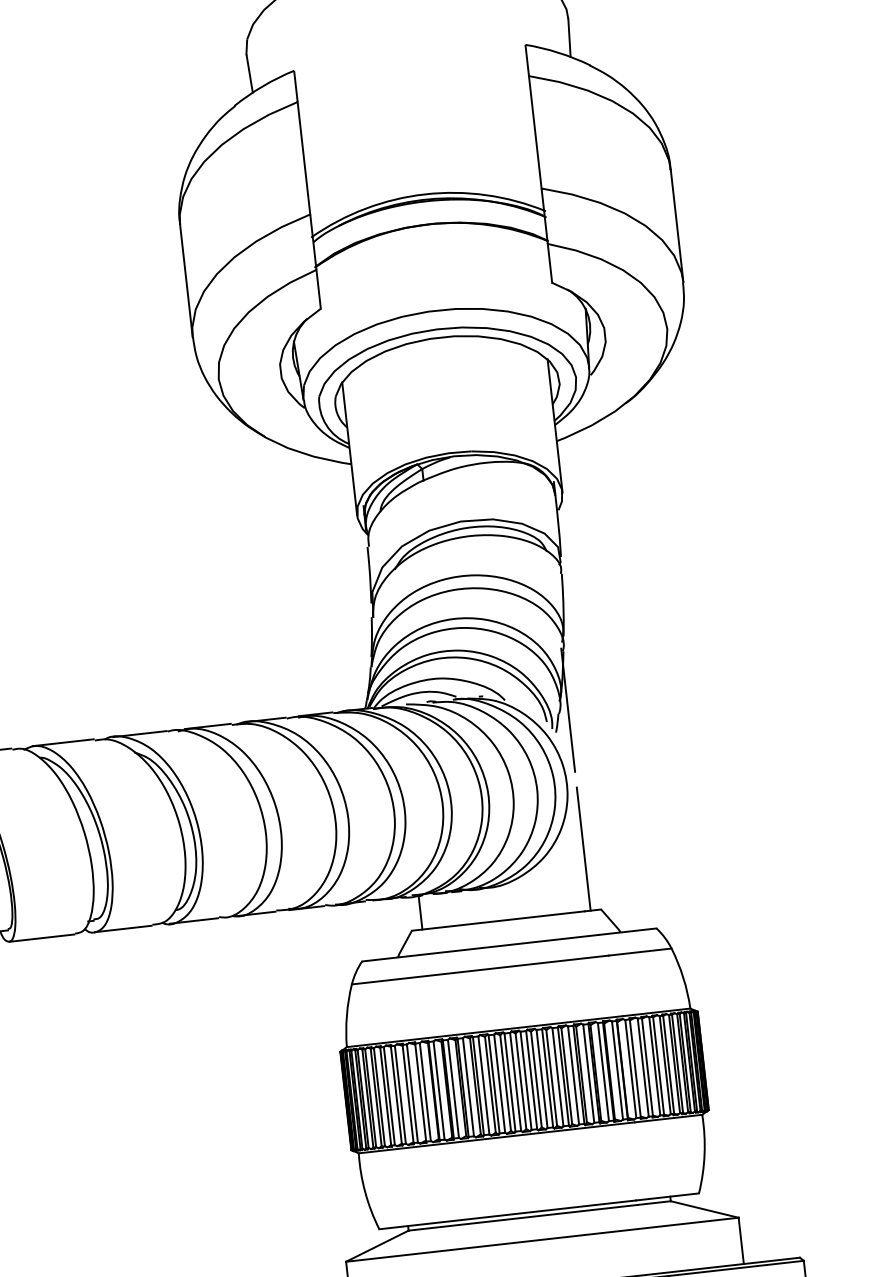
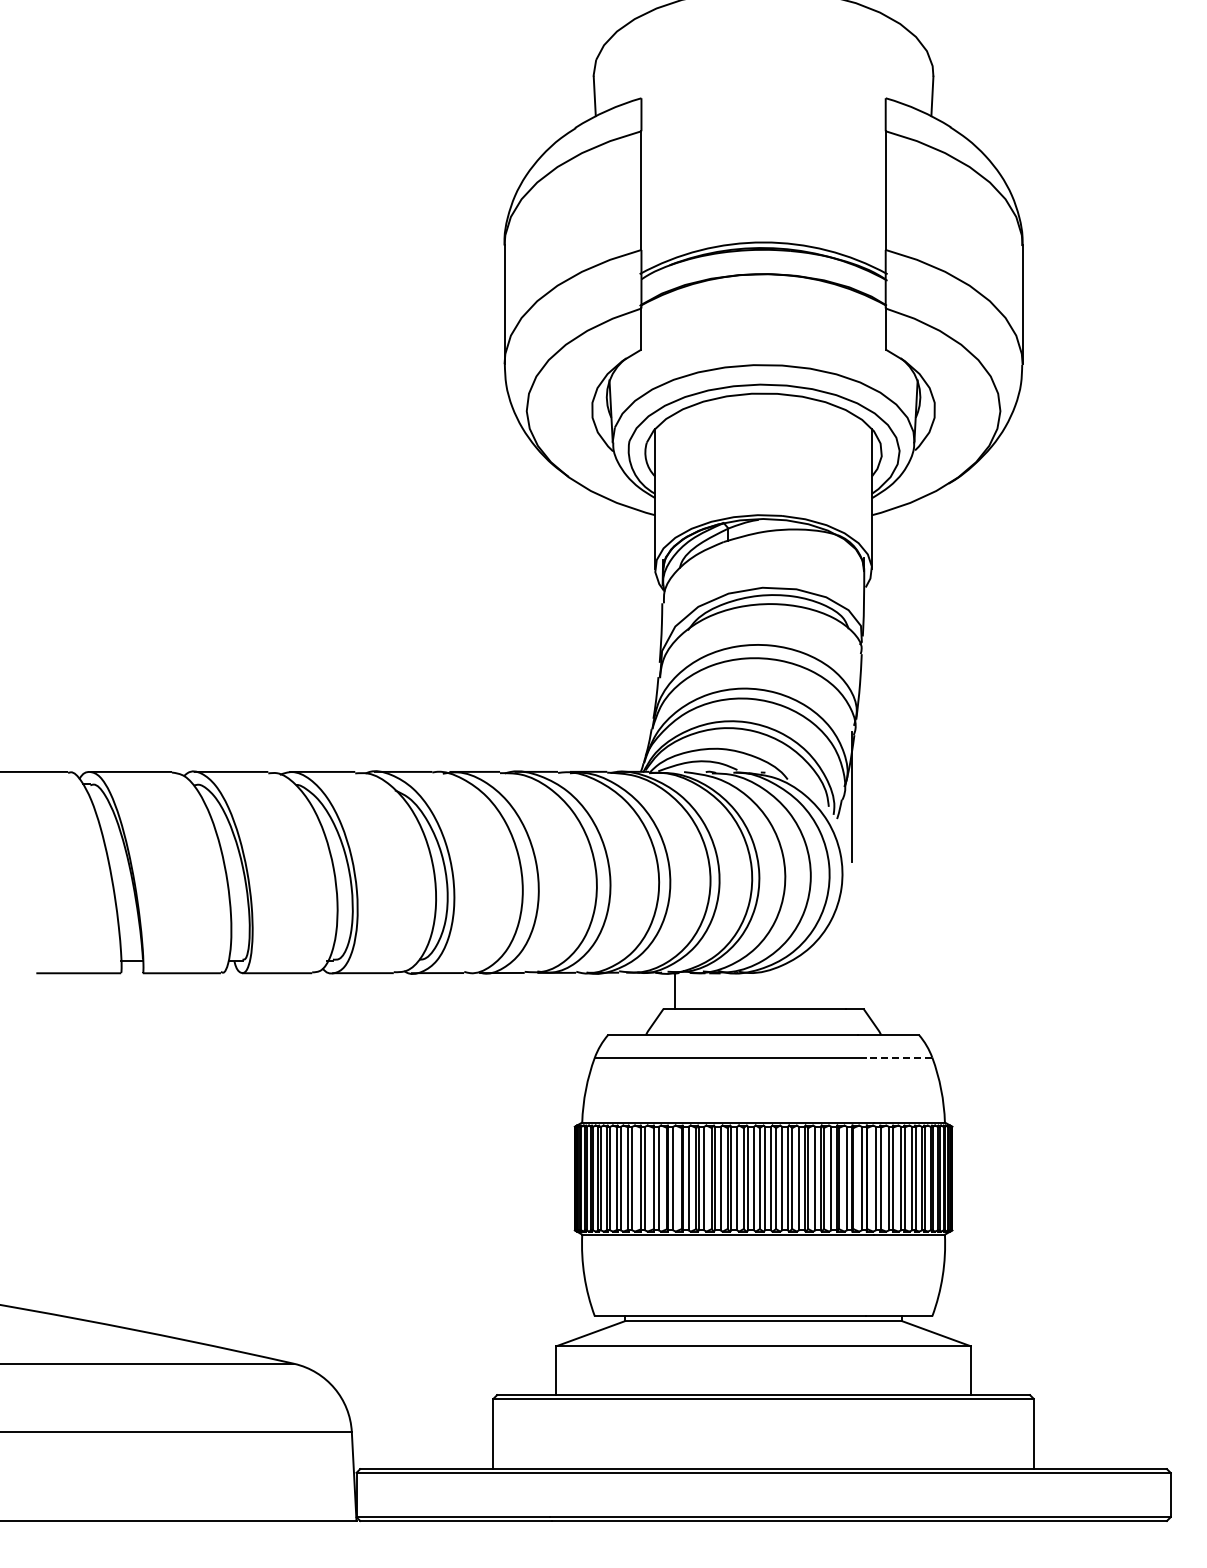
line: (583, 848) -> (852, 943), removed
line: (639, 951) -> (898, 1057), solid -> dashed

